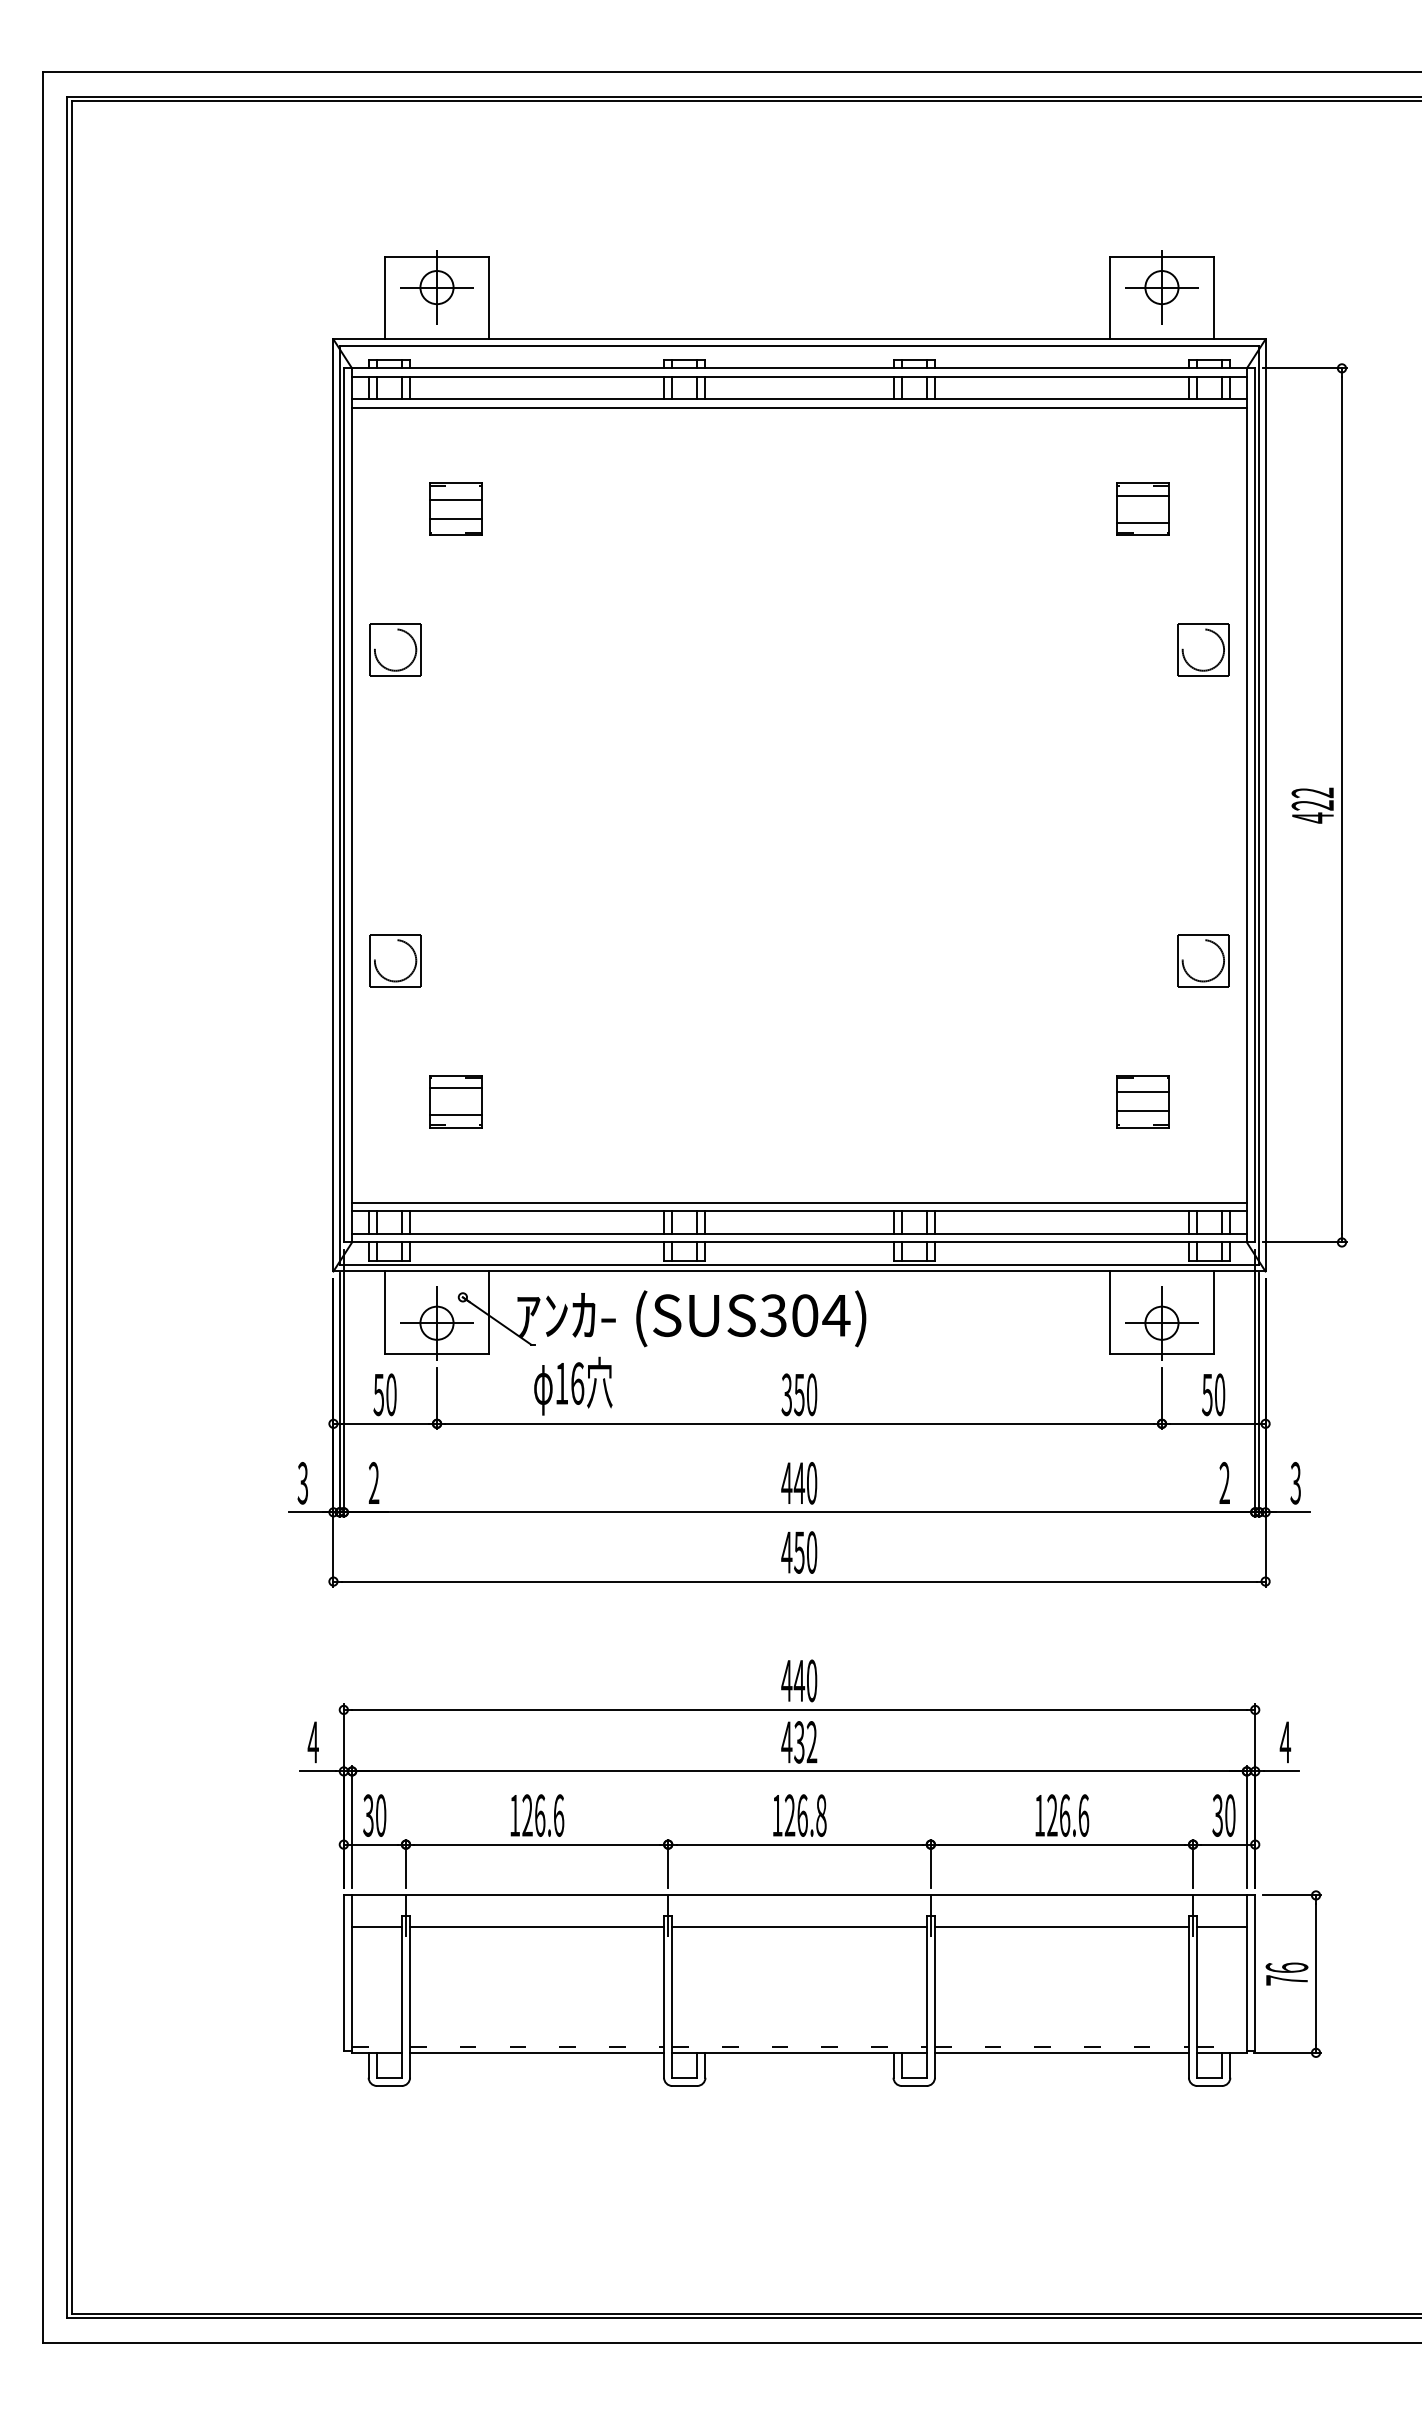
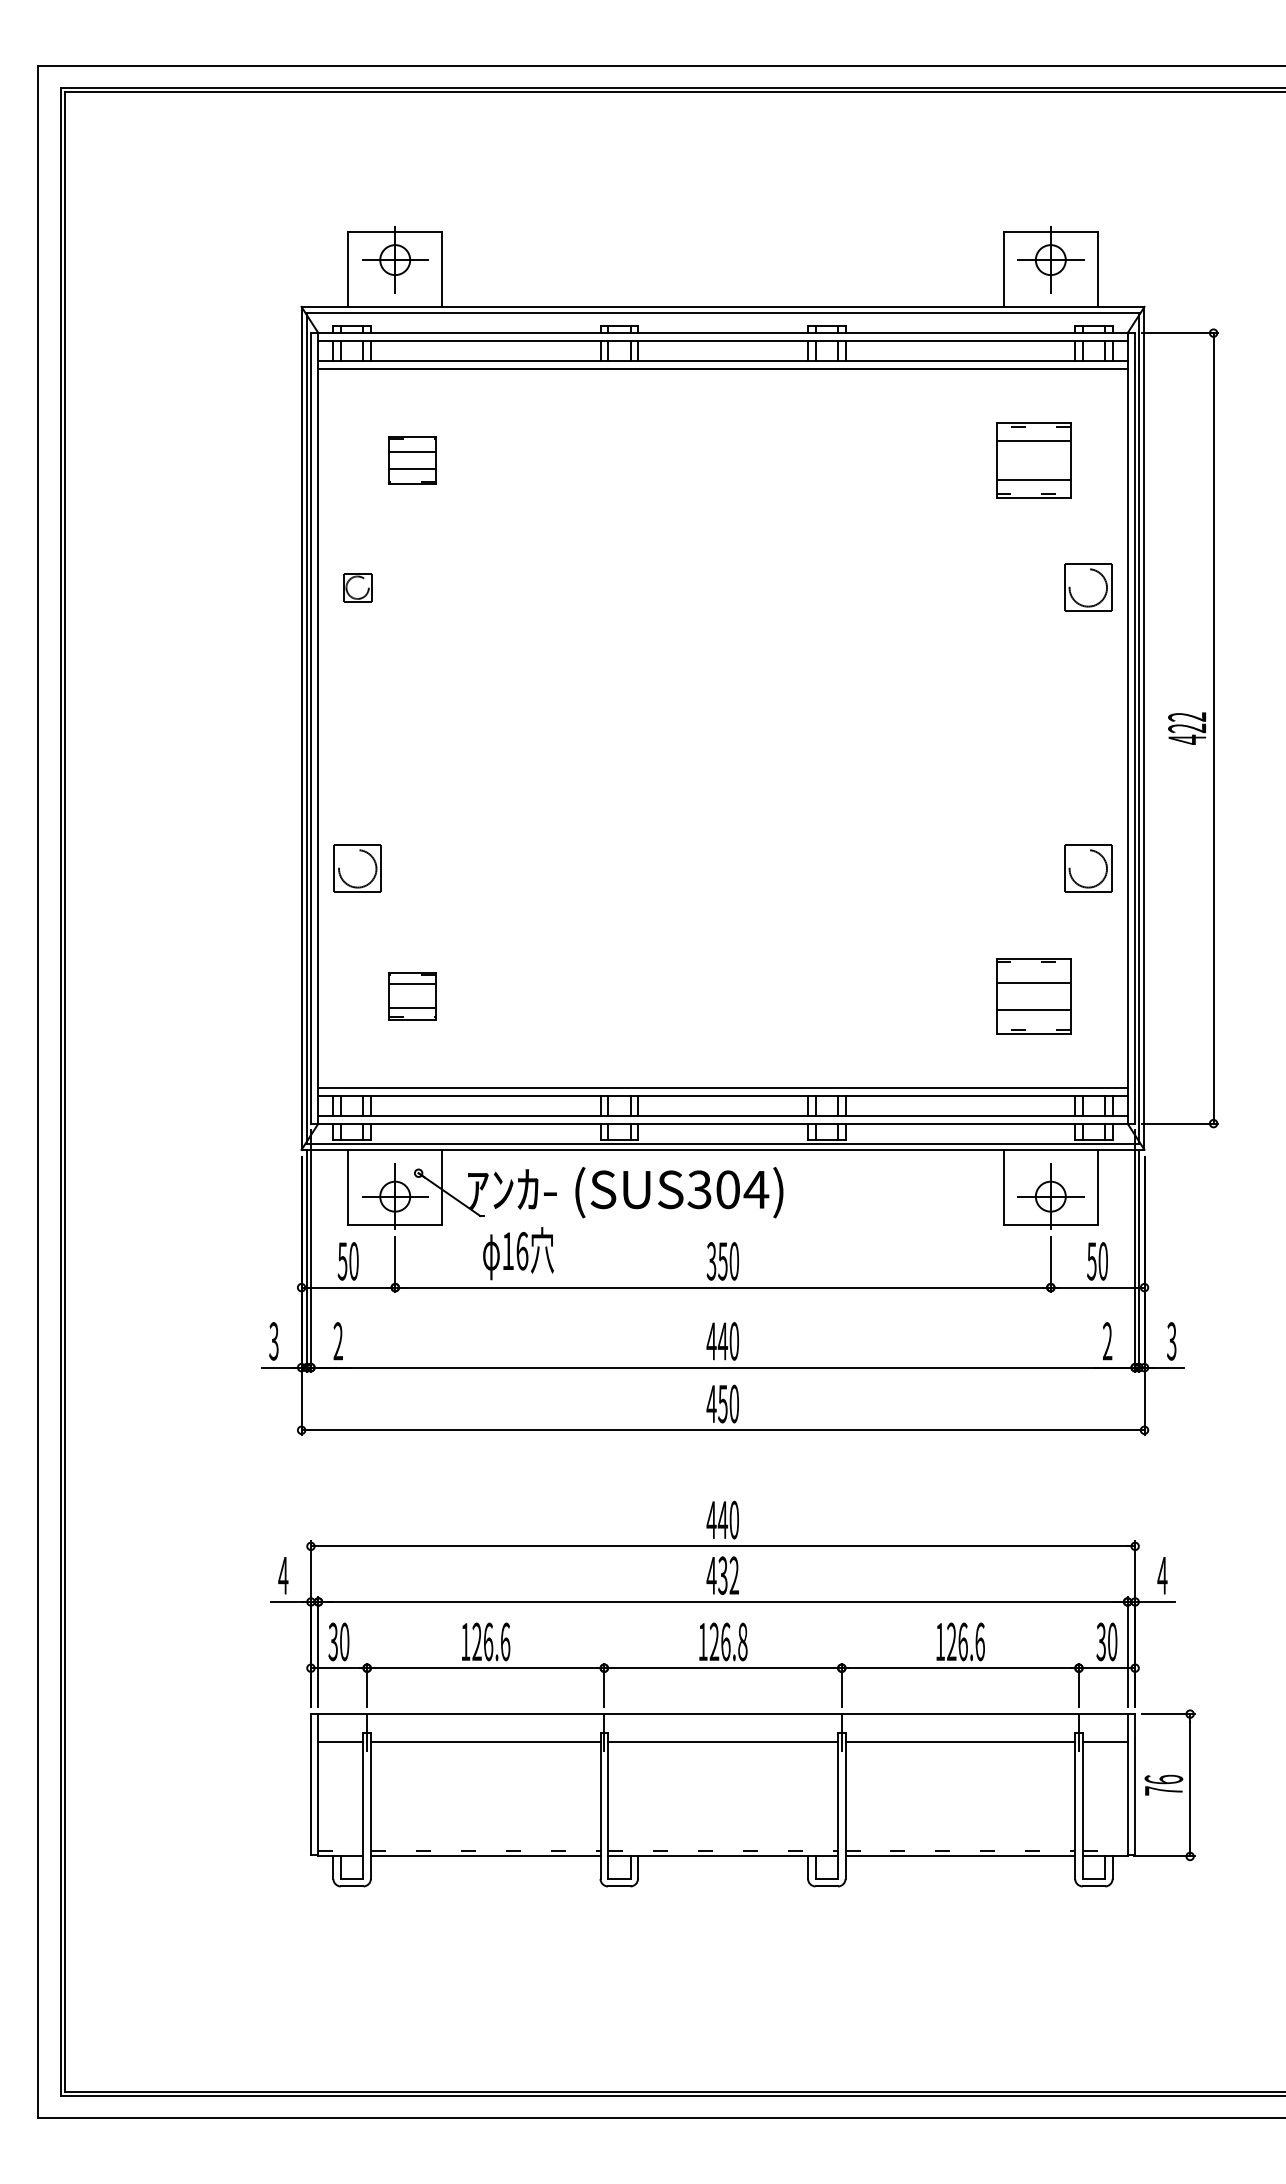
part: (1142, 509) -> (1033, 460), size x1.6
part: (395, 649) -> (357, 587), size x0.6
part: (1142, 1101) -> (1033, 996), size x1.6

